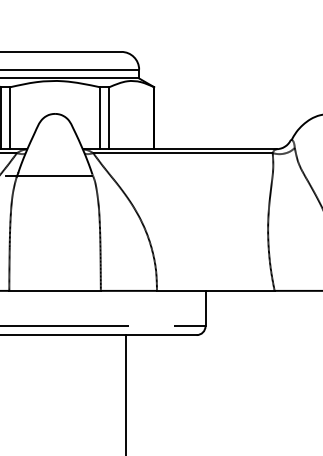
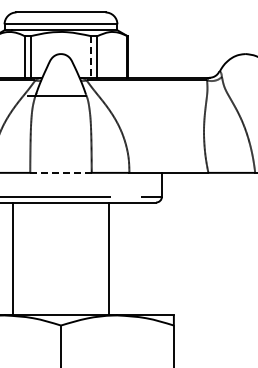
line: (99, 117) -> (90, 56), solid -> dashed
line: (55, 290) -> (61, 172), solid -> dashed

